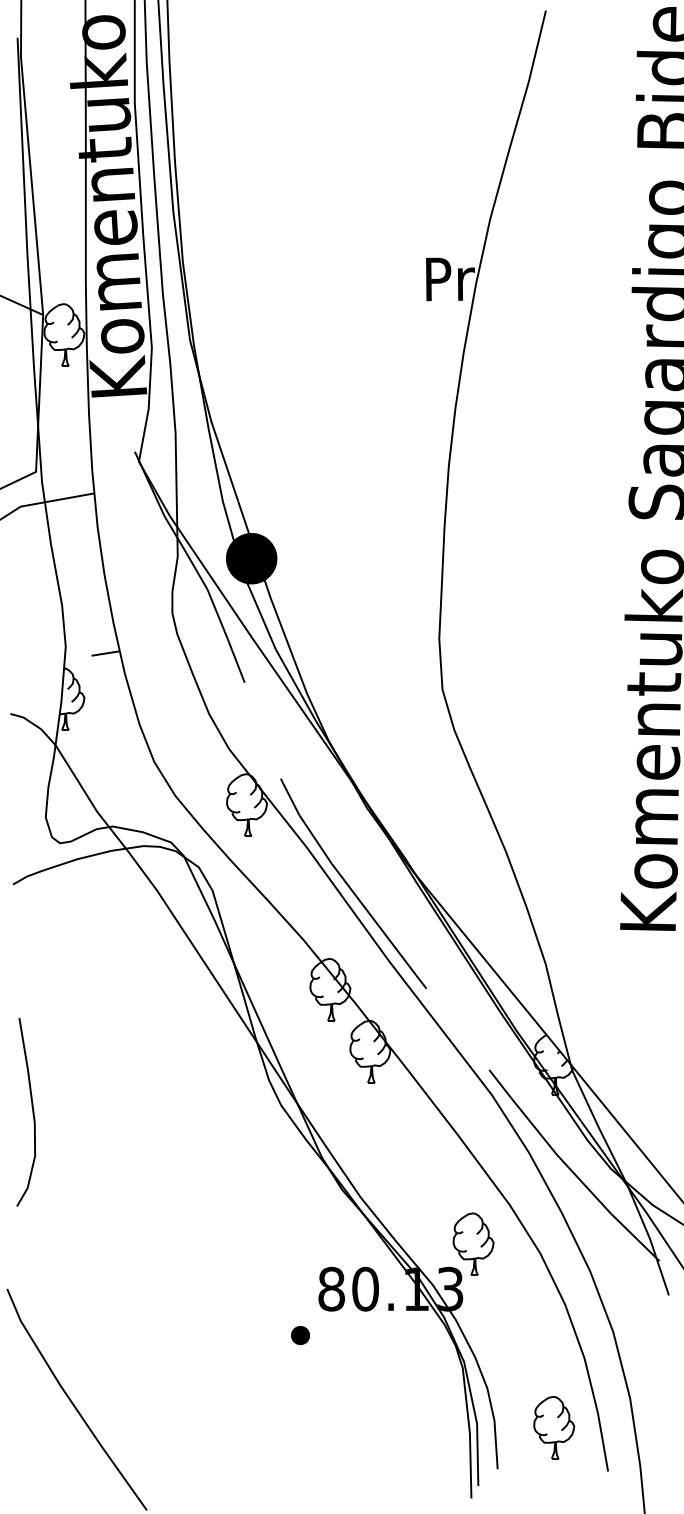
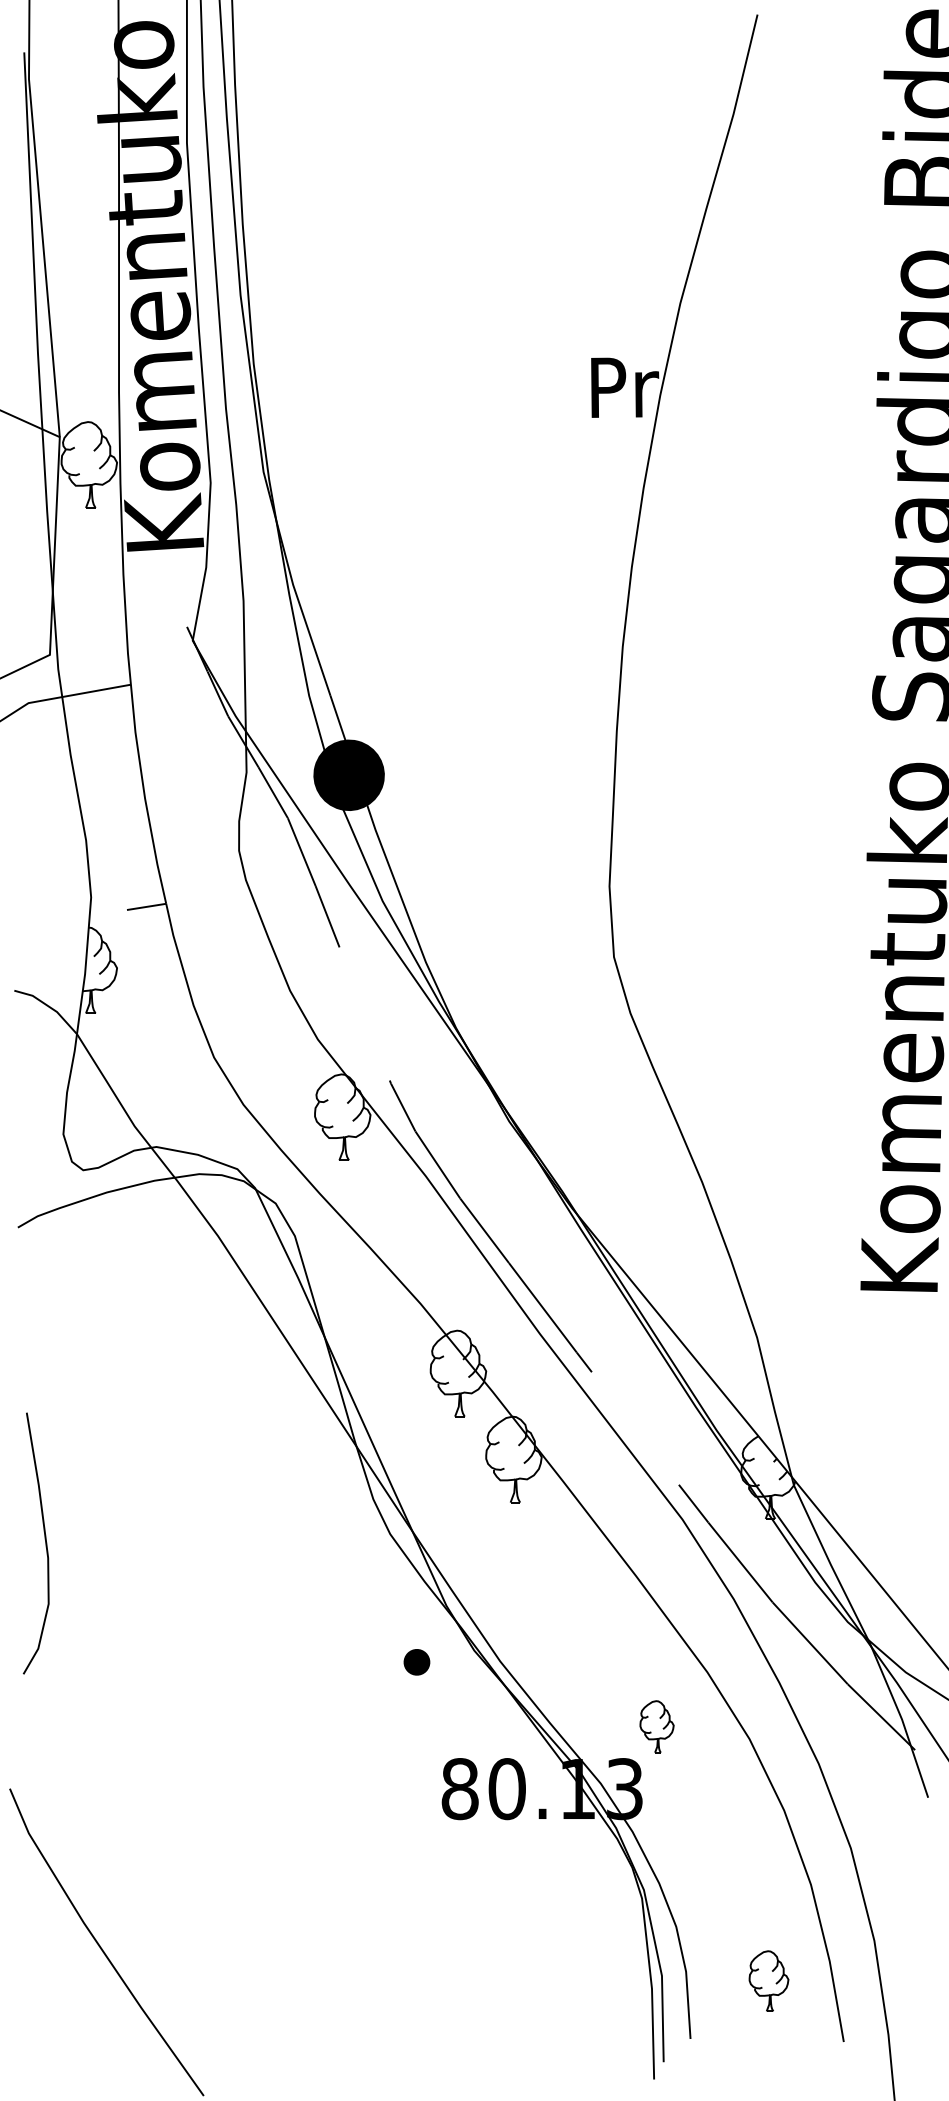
part: (473, 1244) -> (656, 1726), size x0.6
part: (300, 1335) -> (416, 1662), moved
part: (553, 1427) -> (768, 1980), size x0.7

